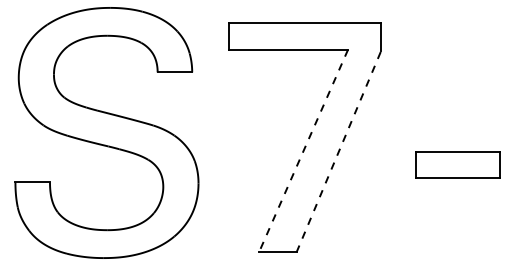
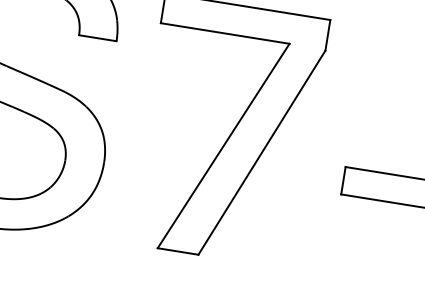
line: (303, 151) -> (223, 146), dashed -> solid
line: (339, 151) -> (262, 152), dashed -> solid

